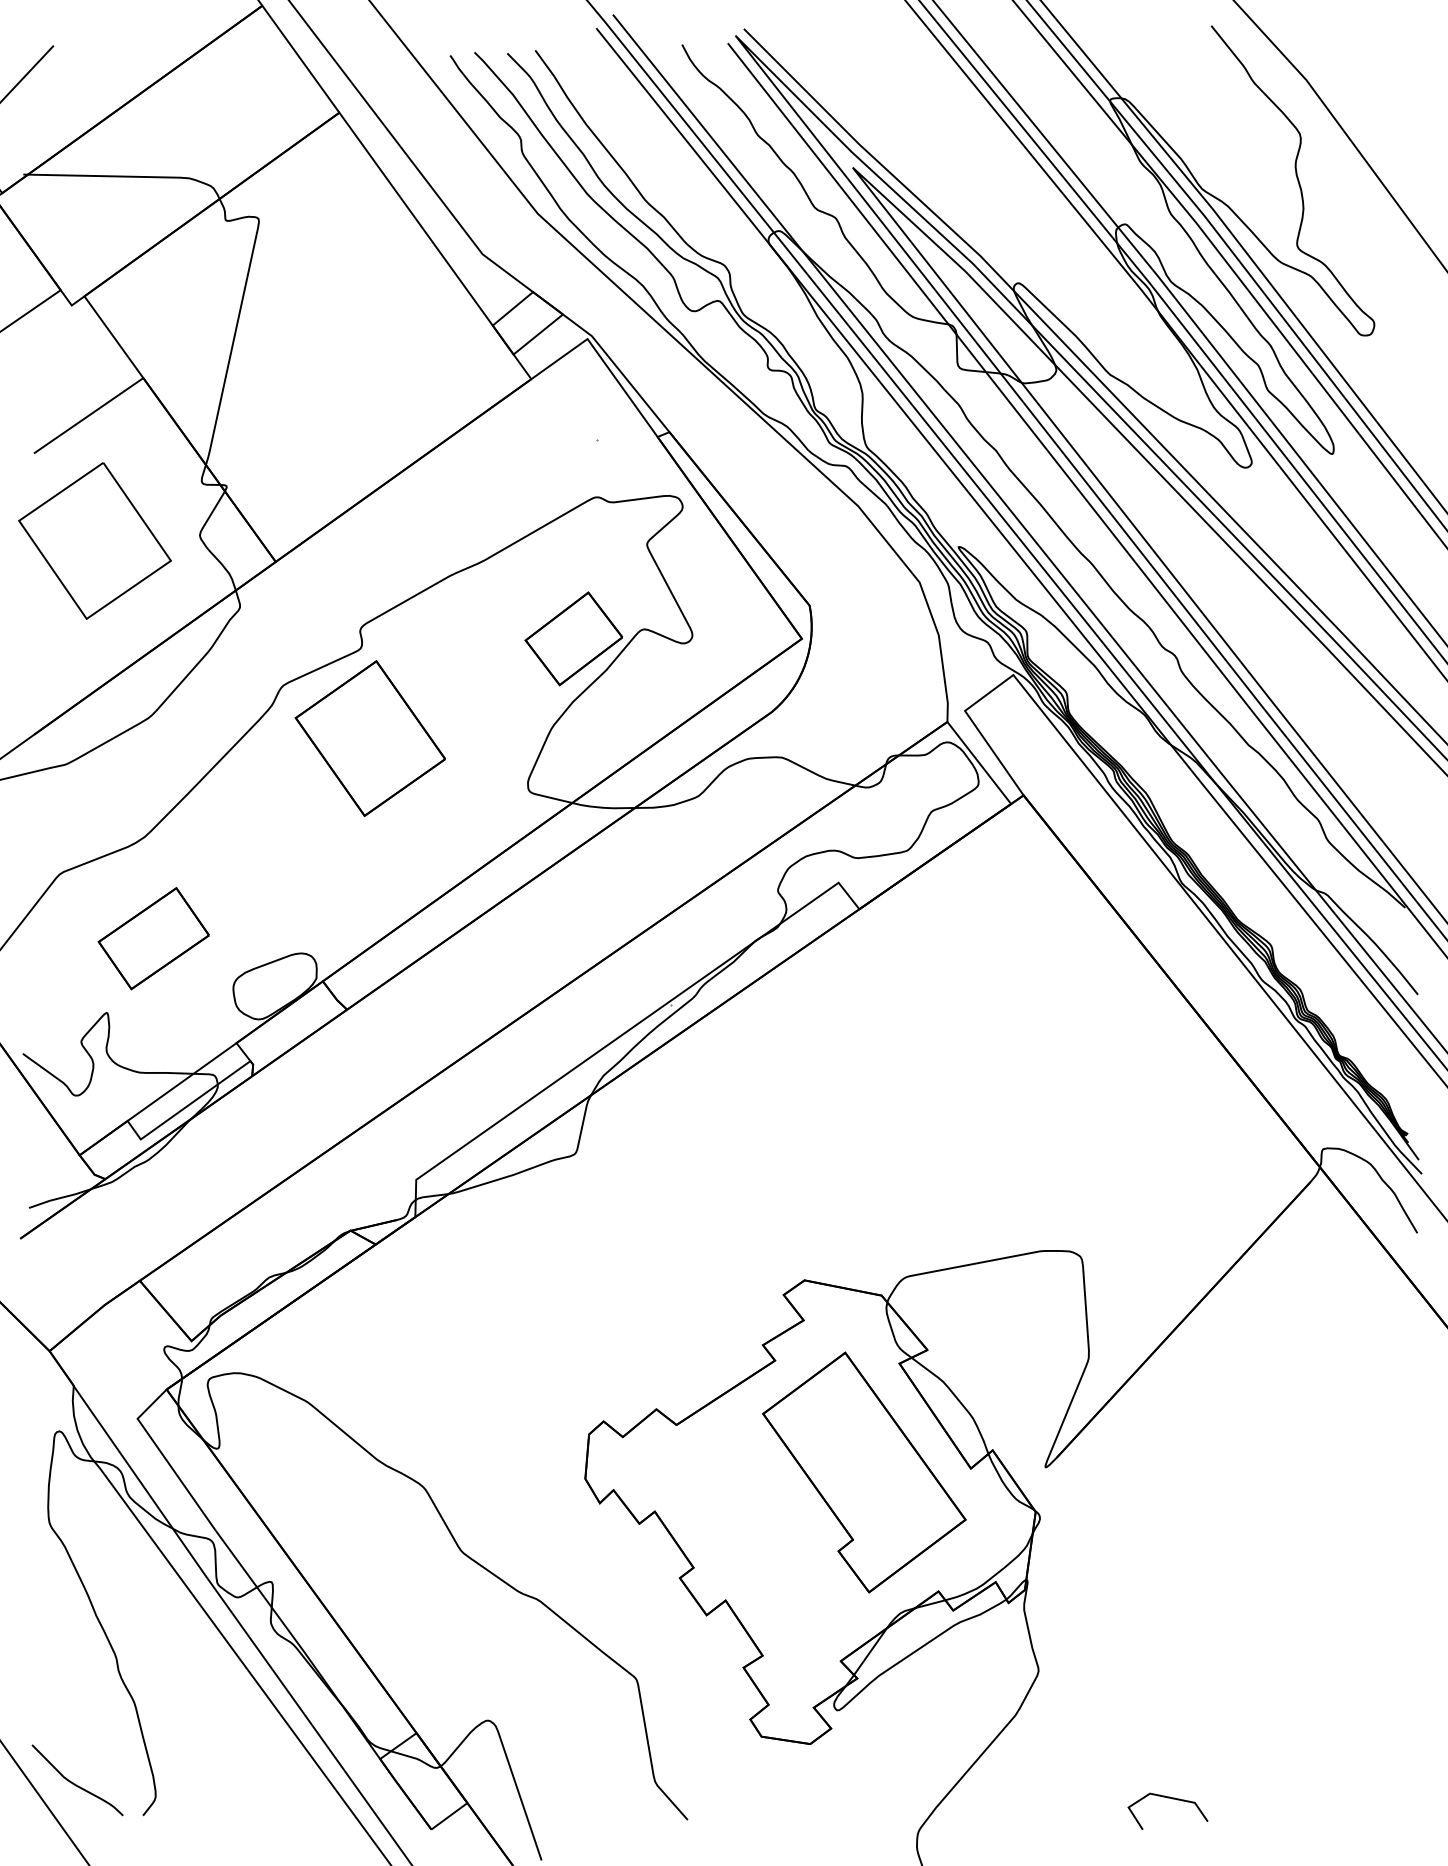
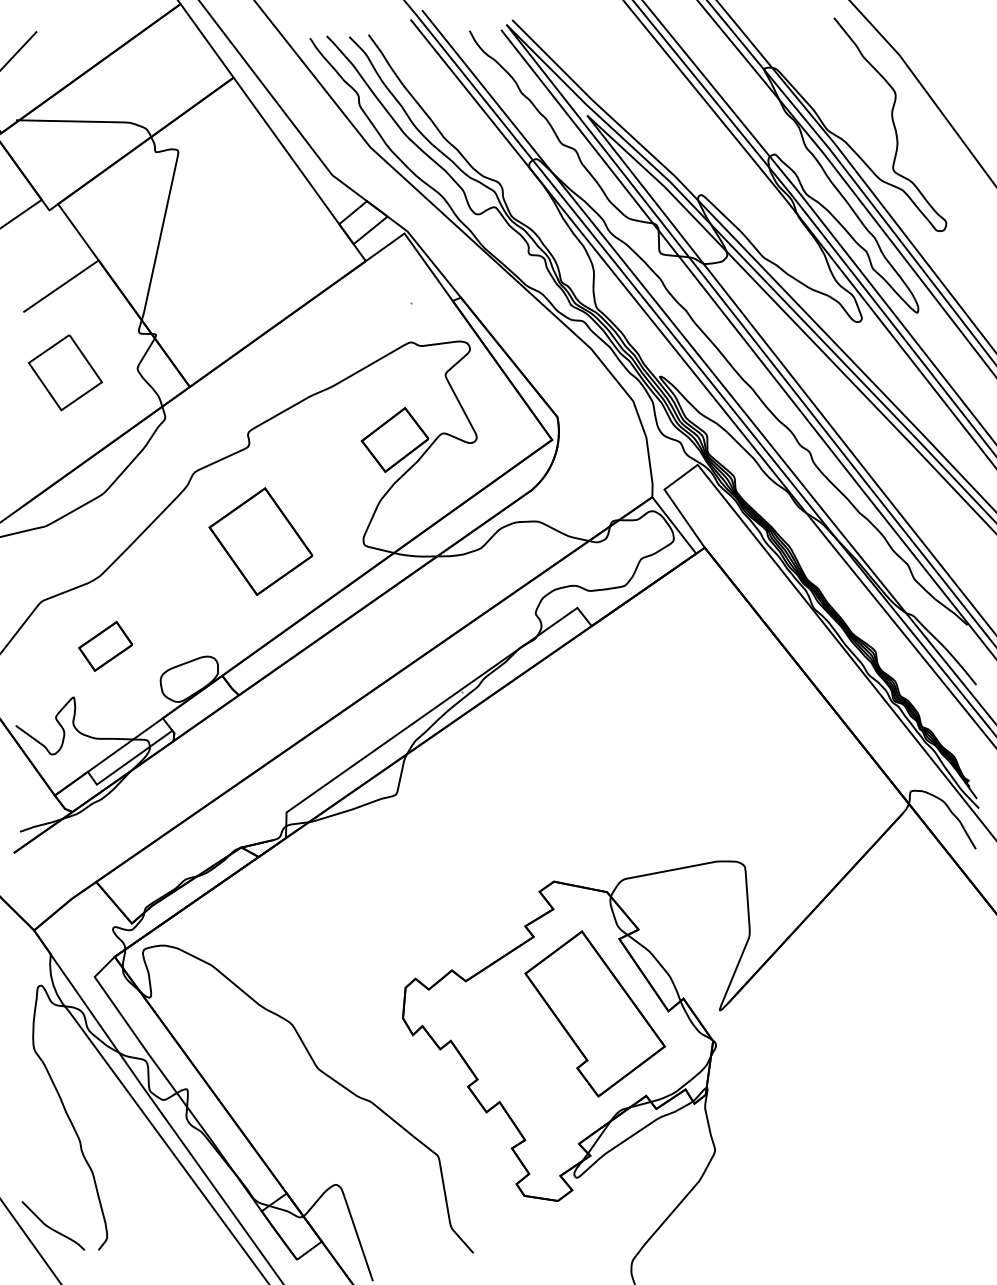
part: (95, 540) -> (65, 372), size x0.7
part: (369, 738) -> (260, 541), moved
part: (153, 938) -> (105, 646), size x0.7
line: (1172, 1800) -> (807, 1239), removed

